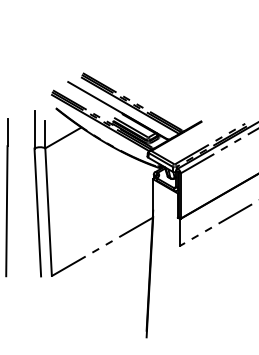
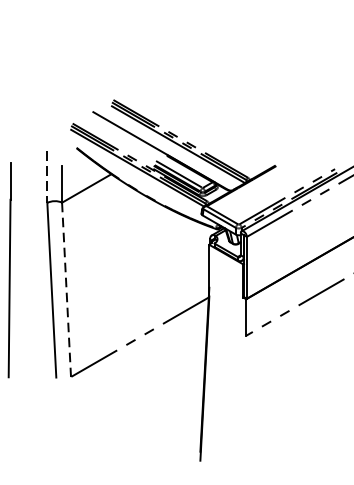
line: (34, 129) -> (47, 176), solid -> dashed
line: (48, 212) -> (66, 290), solid -> dashed

